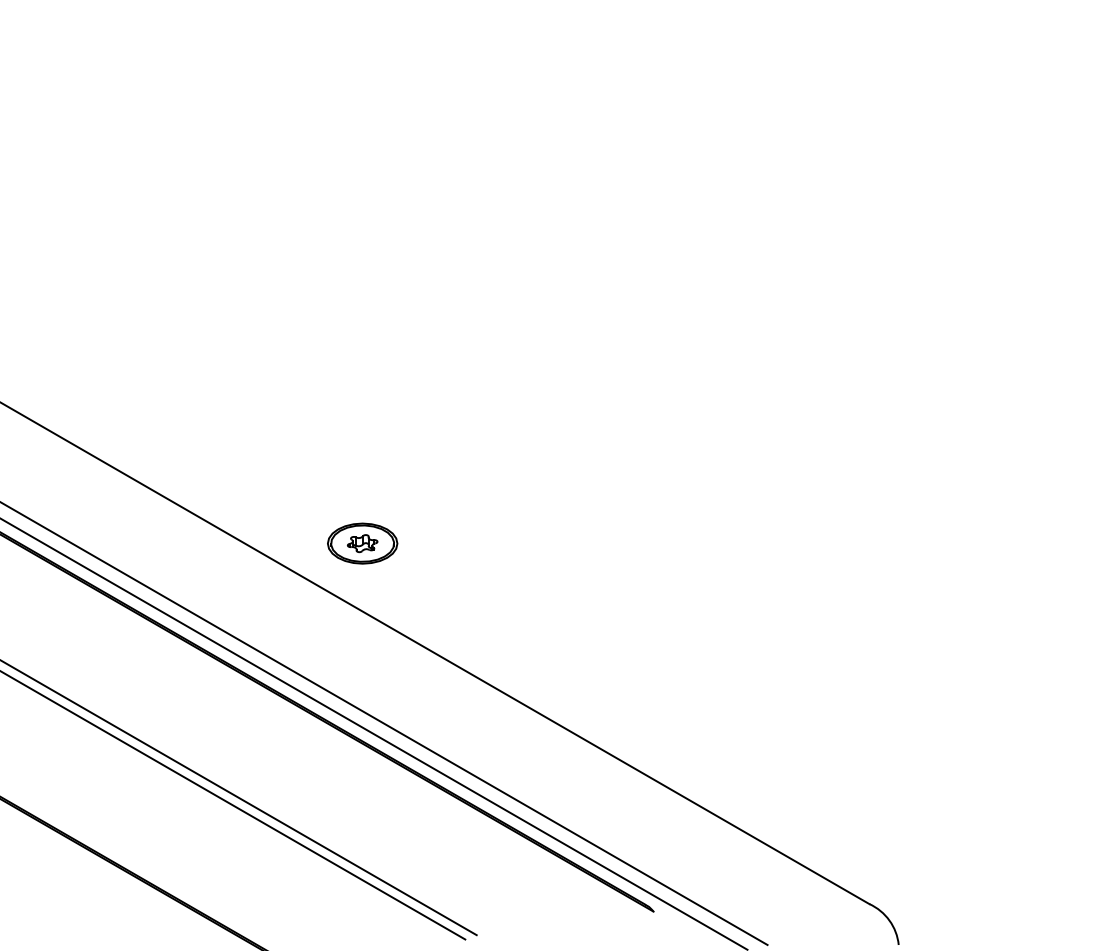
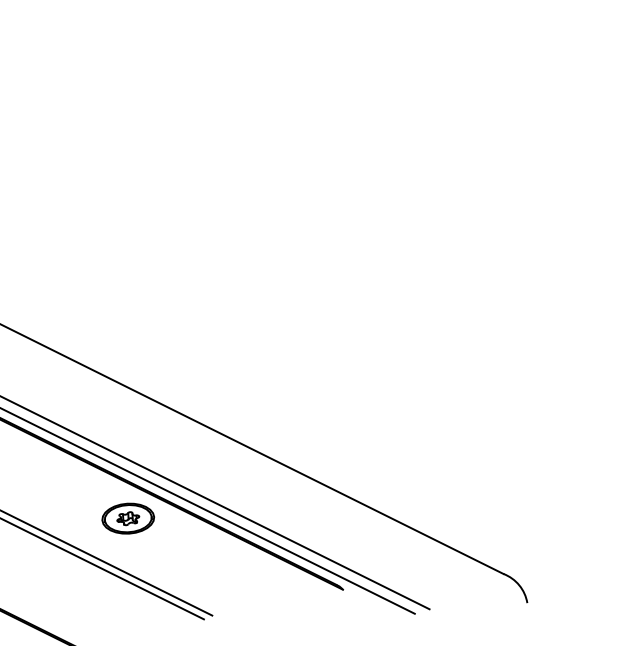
part: (362, 543) -> (128, 518), moved

